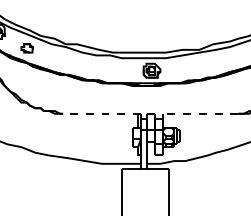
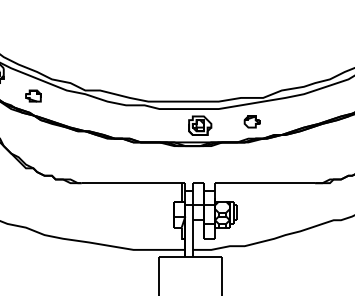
part: (190, 67) -> (251, 121), added
line: (102, 114) -> (133, 183), dashed -> solid
line: (200, 114) -> (264, 183), dashed -> solid

